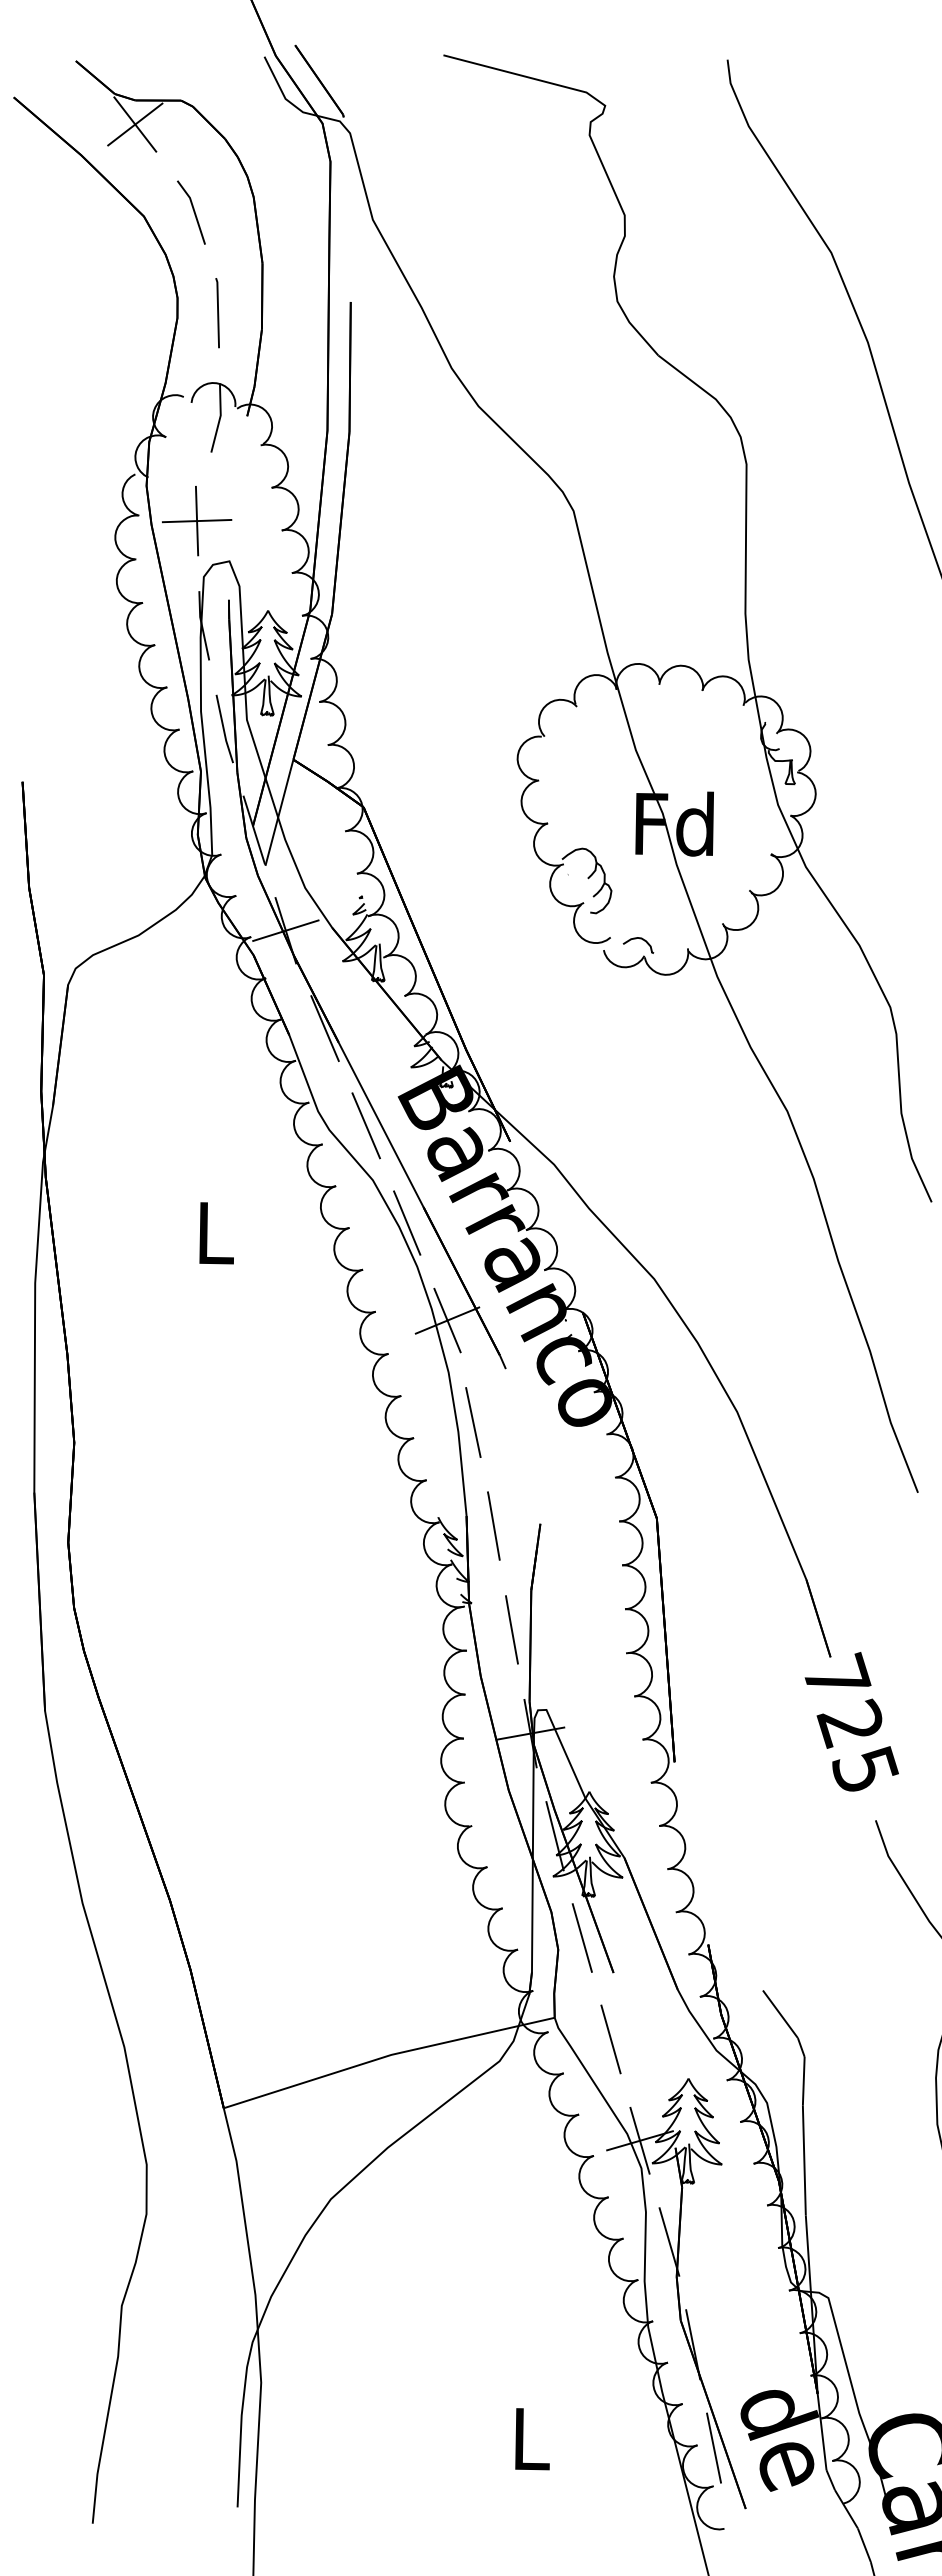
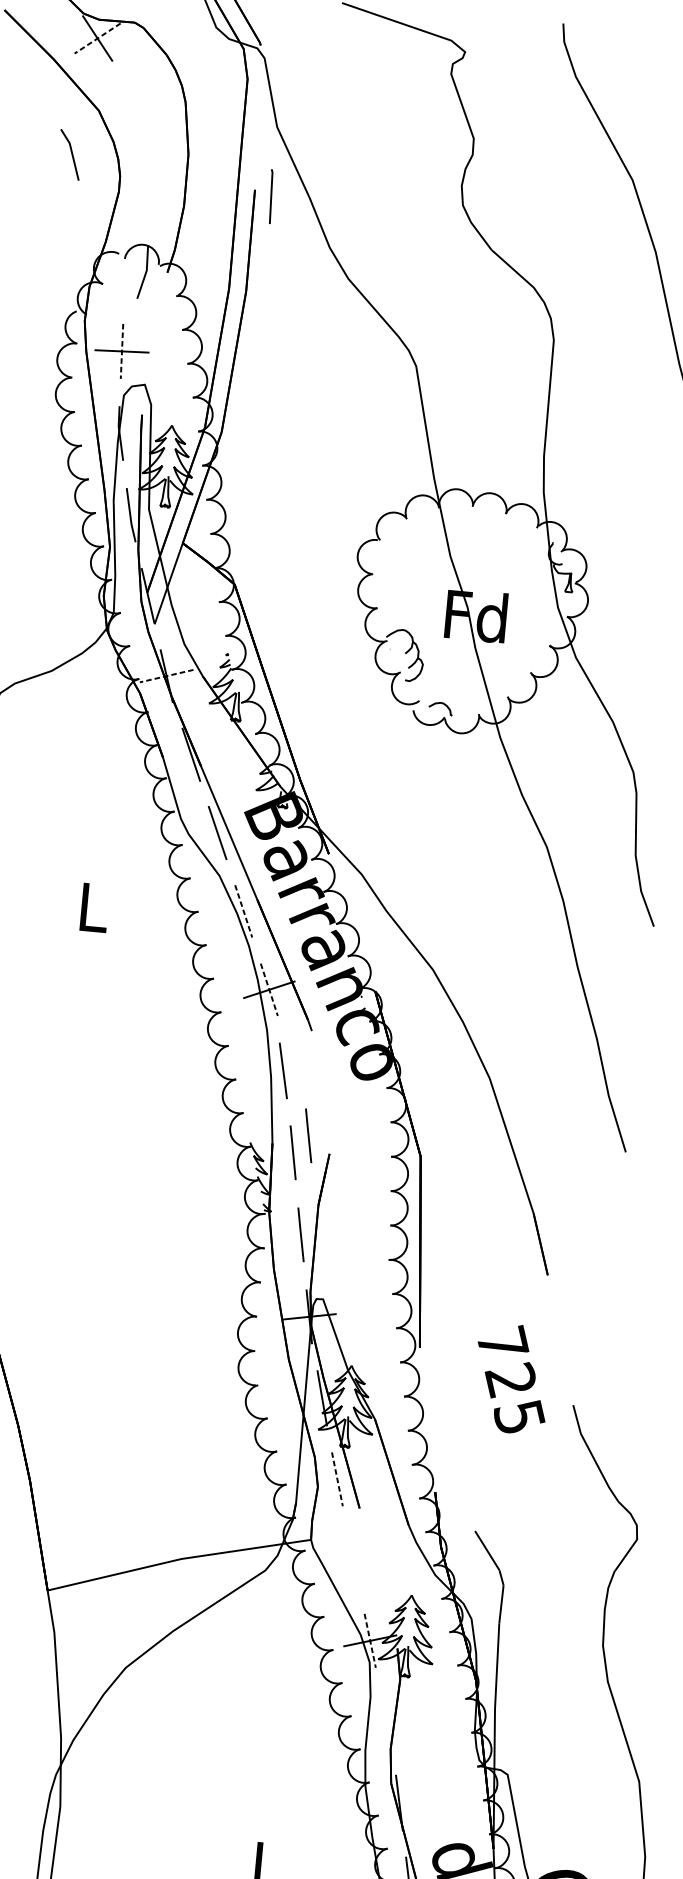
line: (135, 124) -> (97, 38), solid -> dashed
line: (193, 212) -> (71, 154), moved
line: (217, 313) -> (270, 196), moved
line: (197, 521) -> (122, 351), solid -> dashed
line: (285, 930) -> (166, 675), solid -> dashed
line: (407, 1222) -> (244, 910), solid -> dashed
line: (447, 1320) -> (269, 989), solid -> dashed
line: (511, 1502) -> (308, 1135), added
text: (851, 1721) -> (511, 1378), moved
line: (582, 1938) -> (337, 1479), solid -> dashed
line: (610, 2039) -> (353, 1560), removed
line: (640, 2140) -> (370, 1640), solid -> dashed
line: (669, 2241) -> (387, 1721), removed

